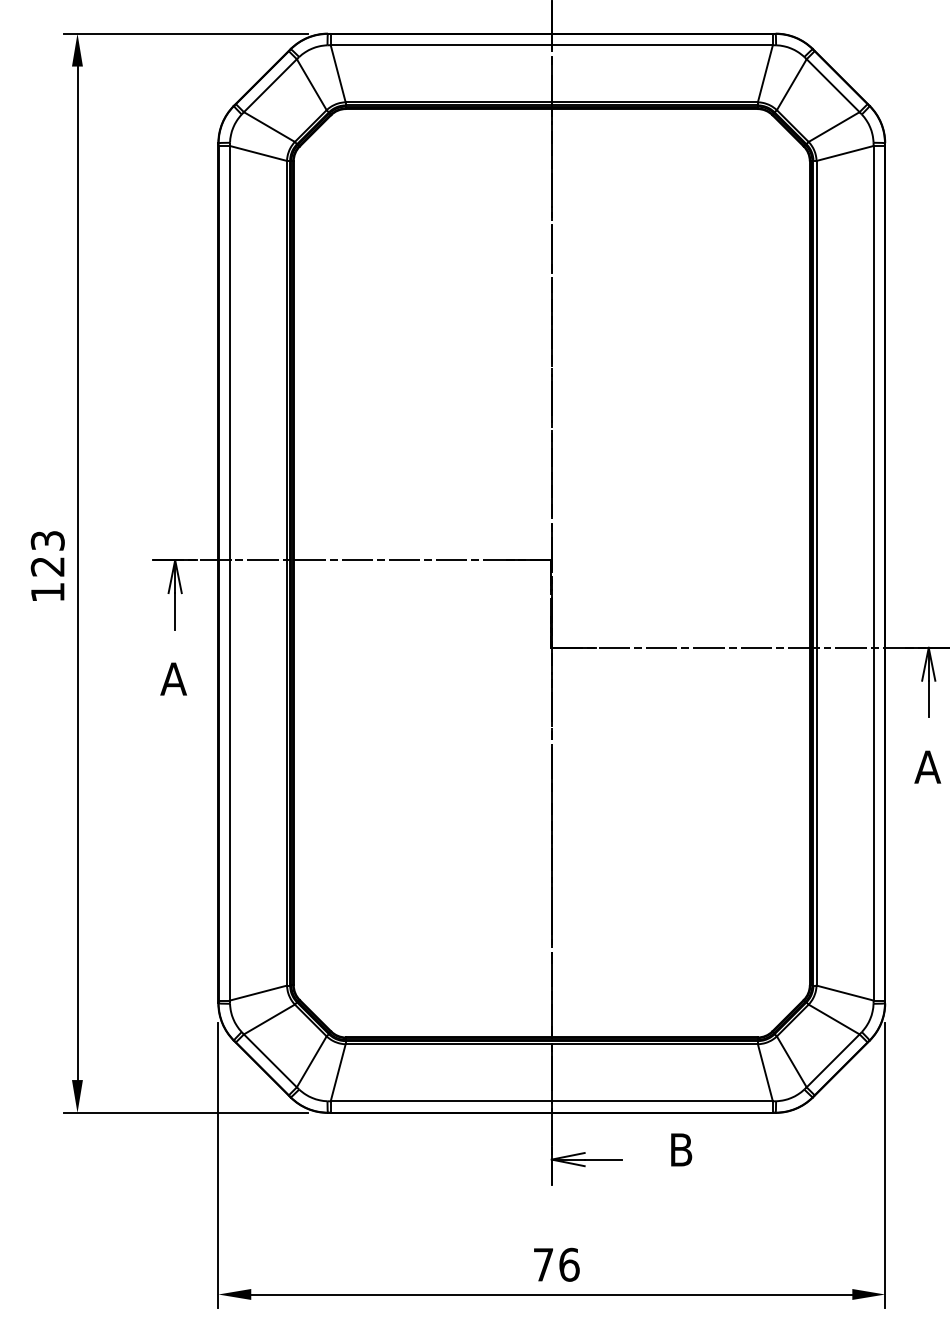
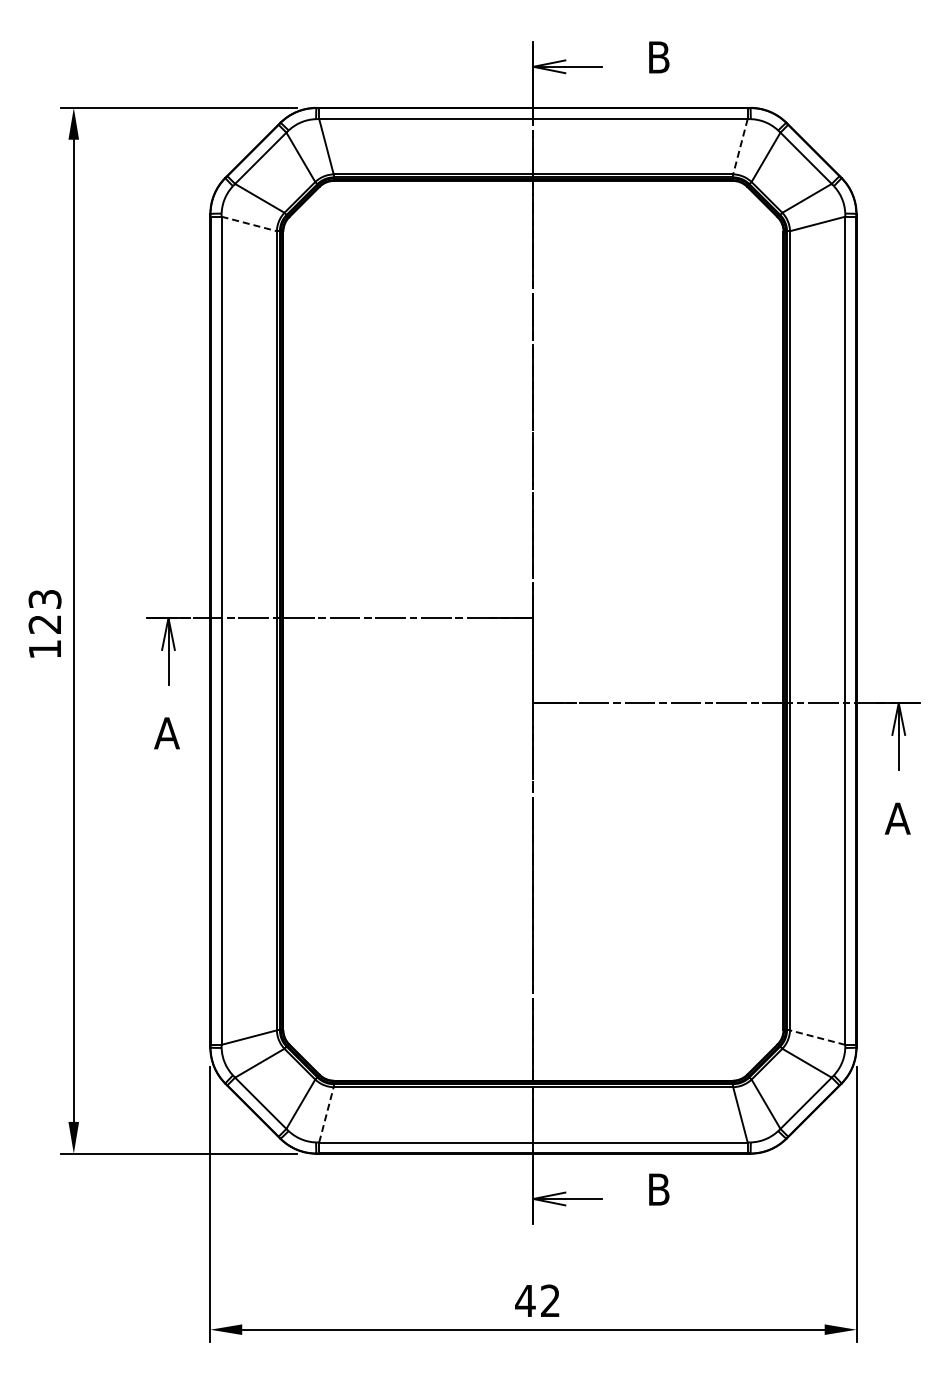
line: (765, 73) -> (740, 146), solid -> dashed
line: (258, 152) -> (249, 223), solid -> dashed
line: (844, 992) -> (817, 1037), solid -> dashed
line: (338, 1072) -> (326, 1114), solid -> dashed
text: (555, 1264) -> (537, 1300), 76 -> 42

